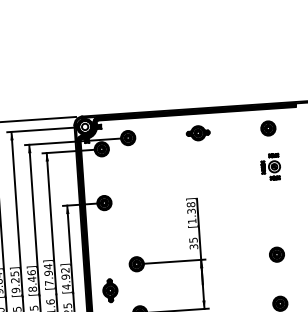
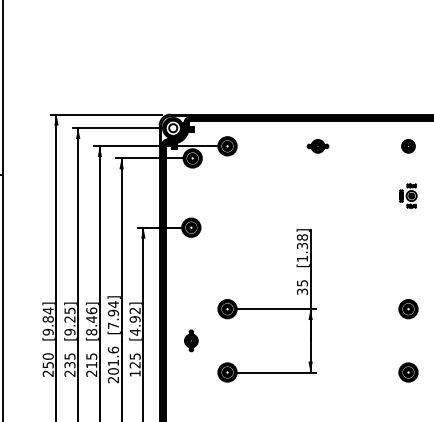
part: (268, 128) -> (408, 146), size x0.7
part: (197, 133) -> (317, 146), size x0.7
part: (270, 166) -> (408, 195), size x0.7
part: (110, 290) -> (191, 340), size x0.7

